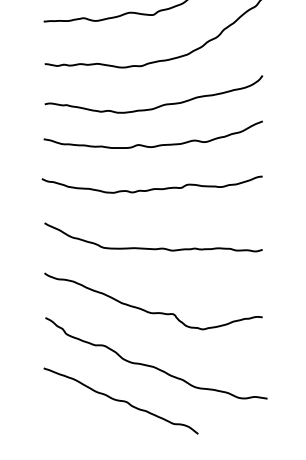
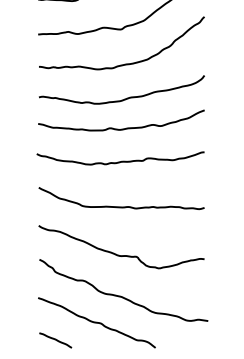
line: (66, 424) -> (55, 340), added

